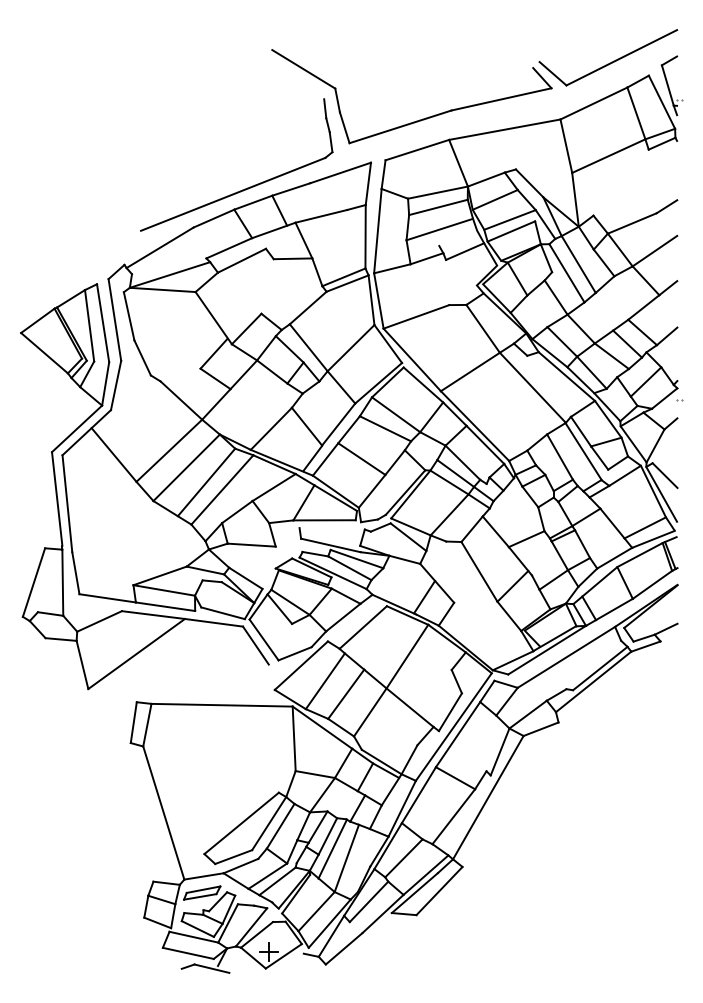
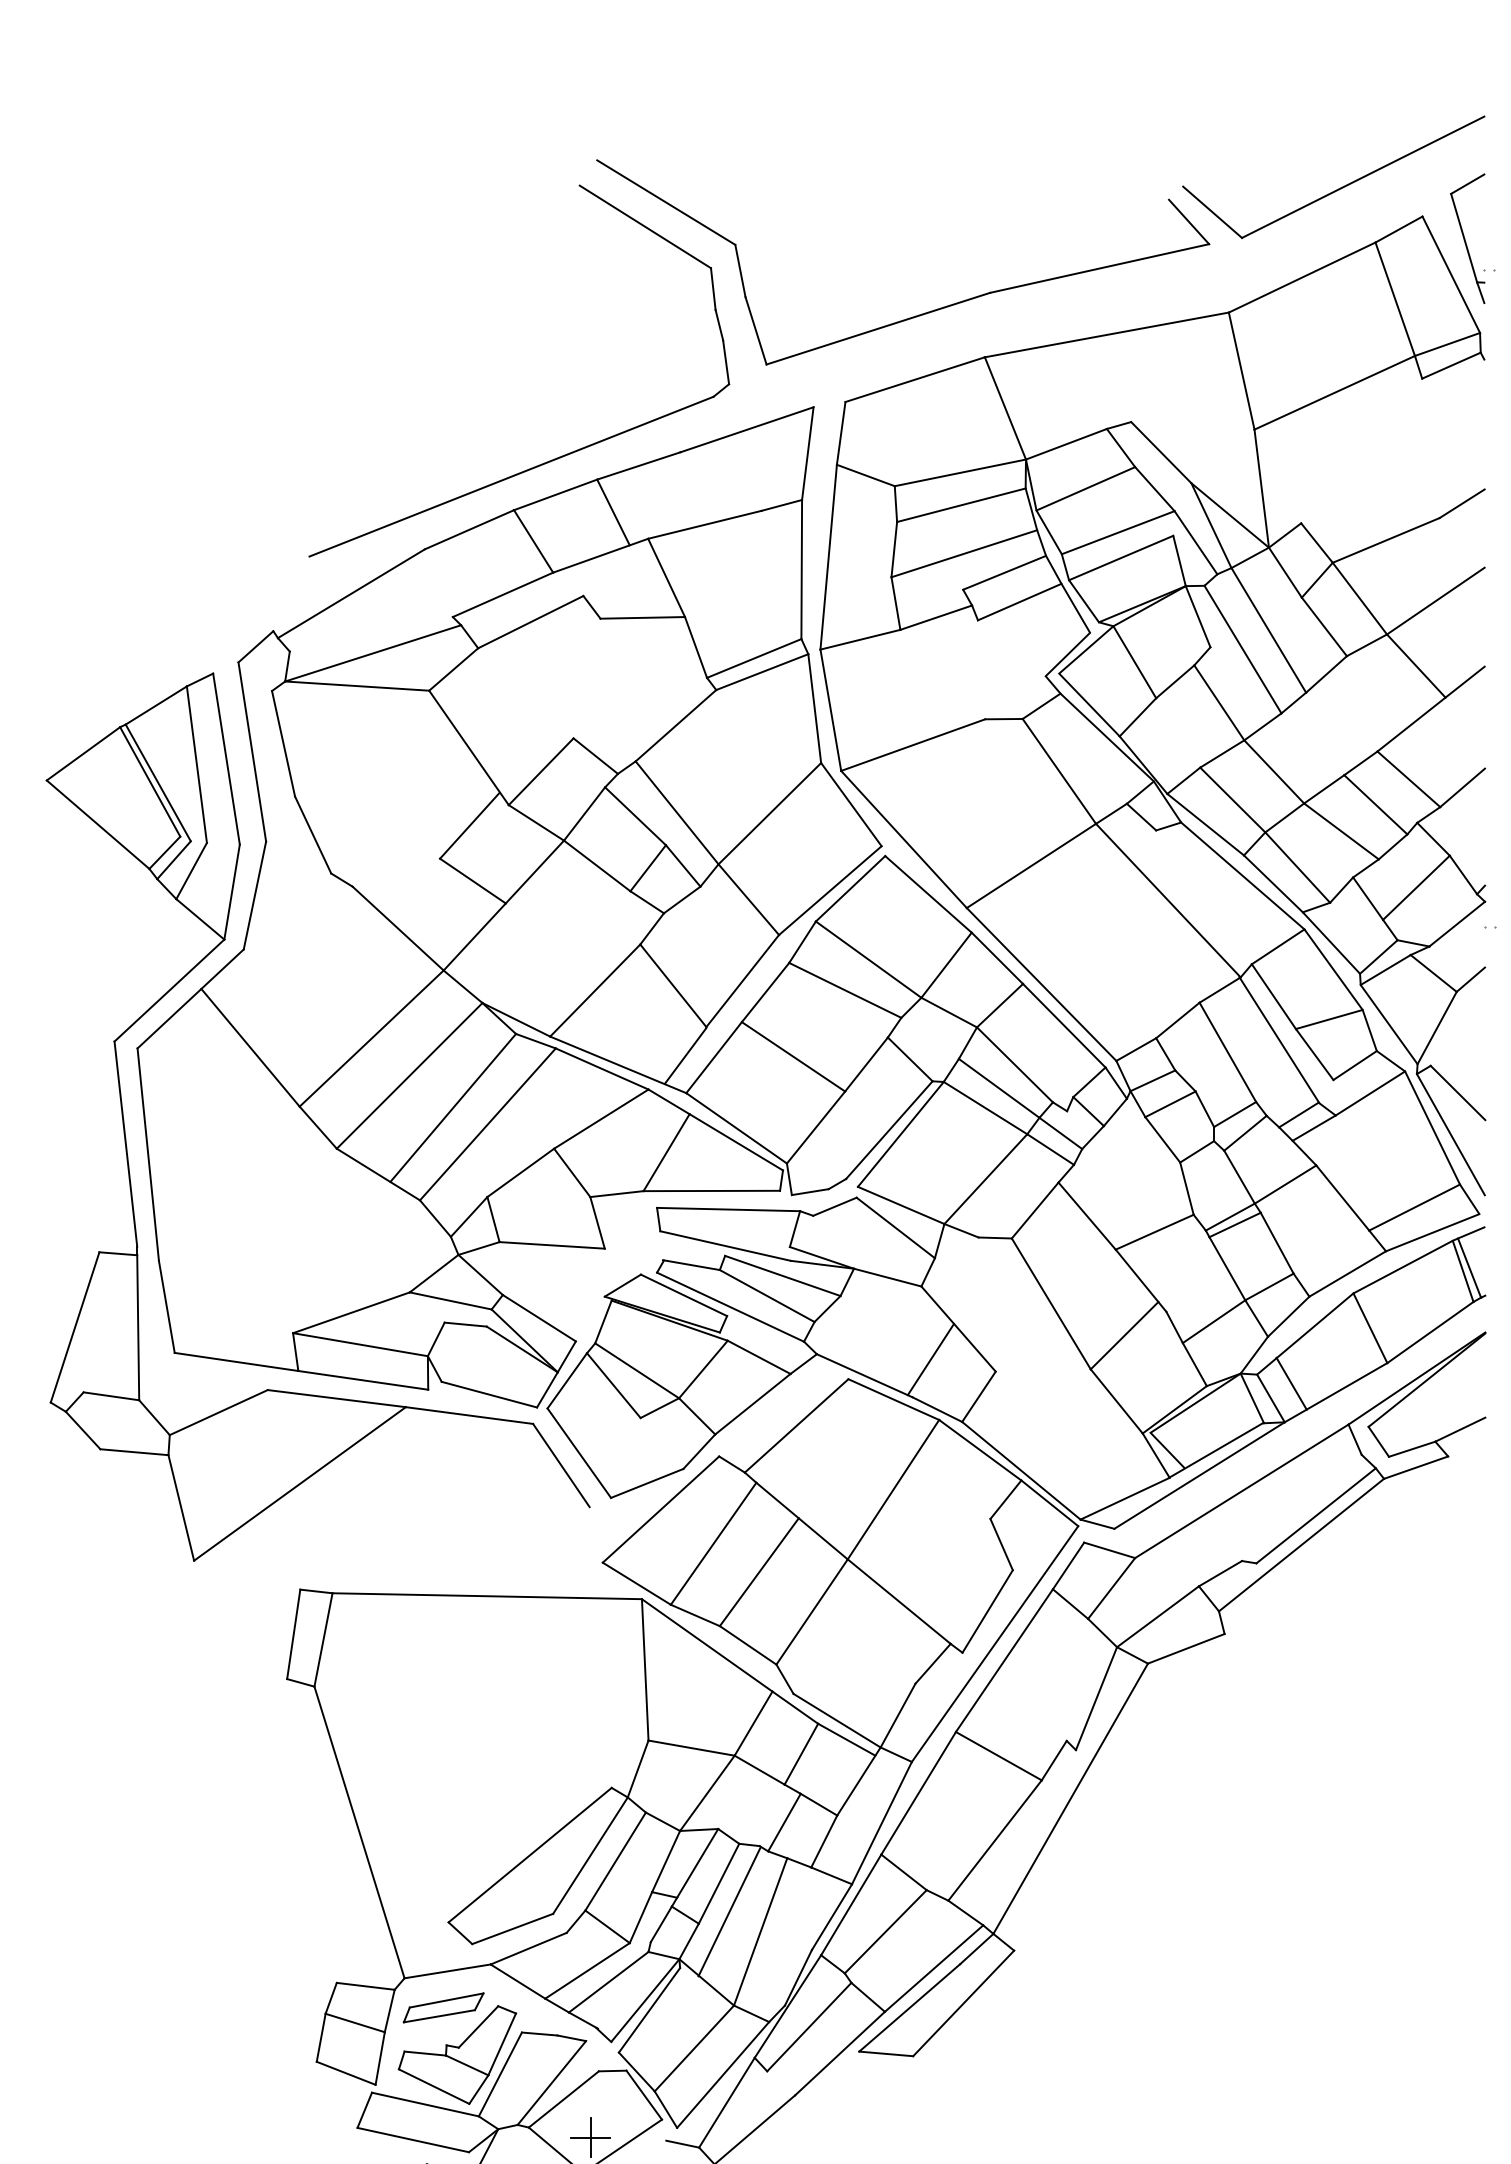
line: (294, 80) -> (645, 227), added
line: (458, 237) -> (1005, 571), added
line: (331, 528) -> (727, 1208), added

